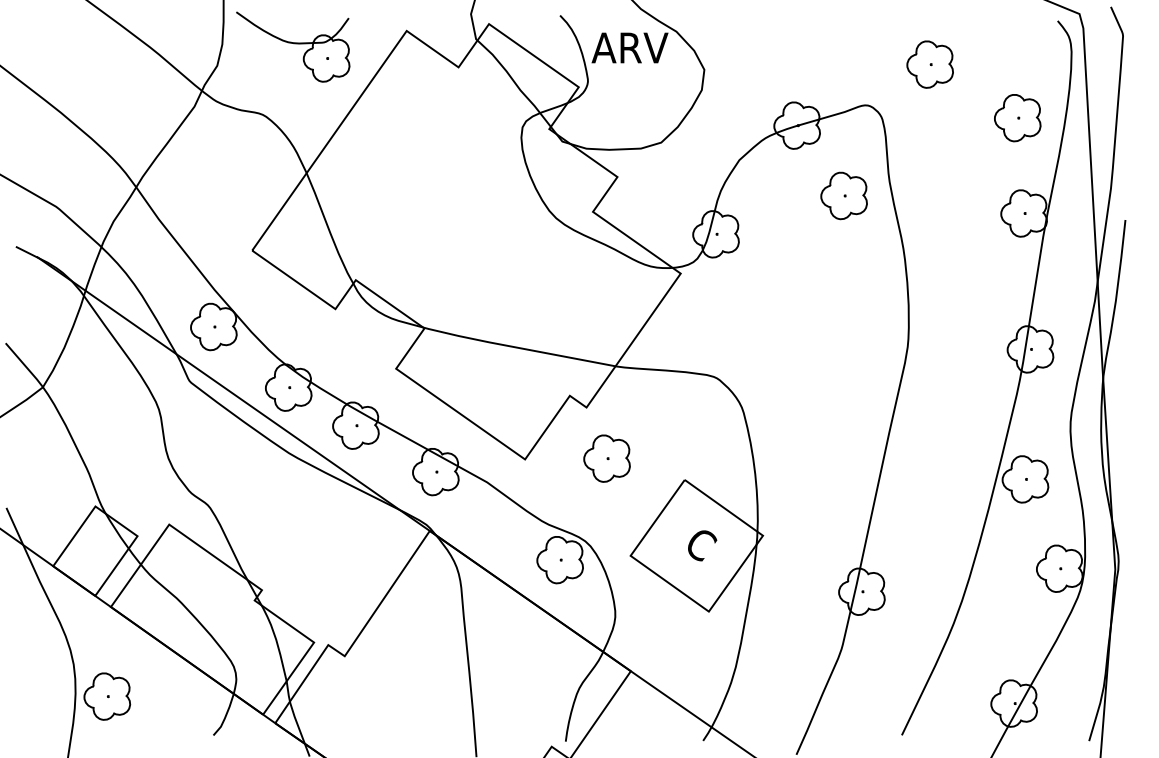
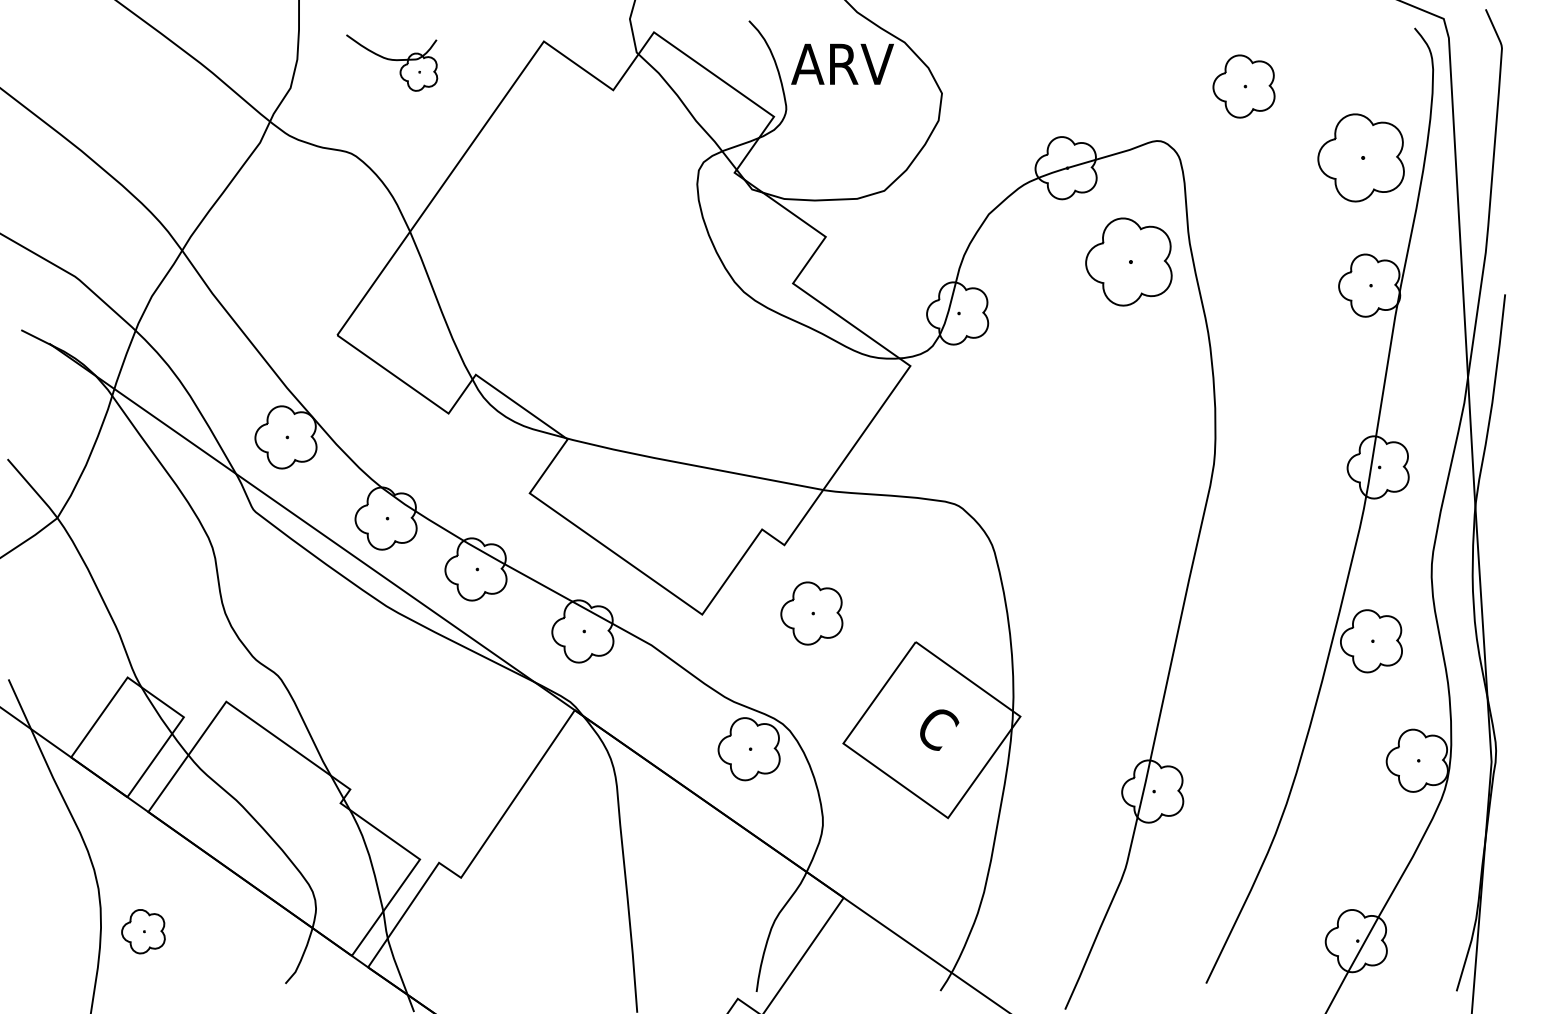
part: (292, 46) -> (391, 62), size x0.6
part: (1017, 118) -> (1360, 158), size x1.4
part: (843, 196) -> (1128, 262), size x1.4
part: (107, 696) -> (143, 931), size x0.7

